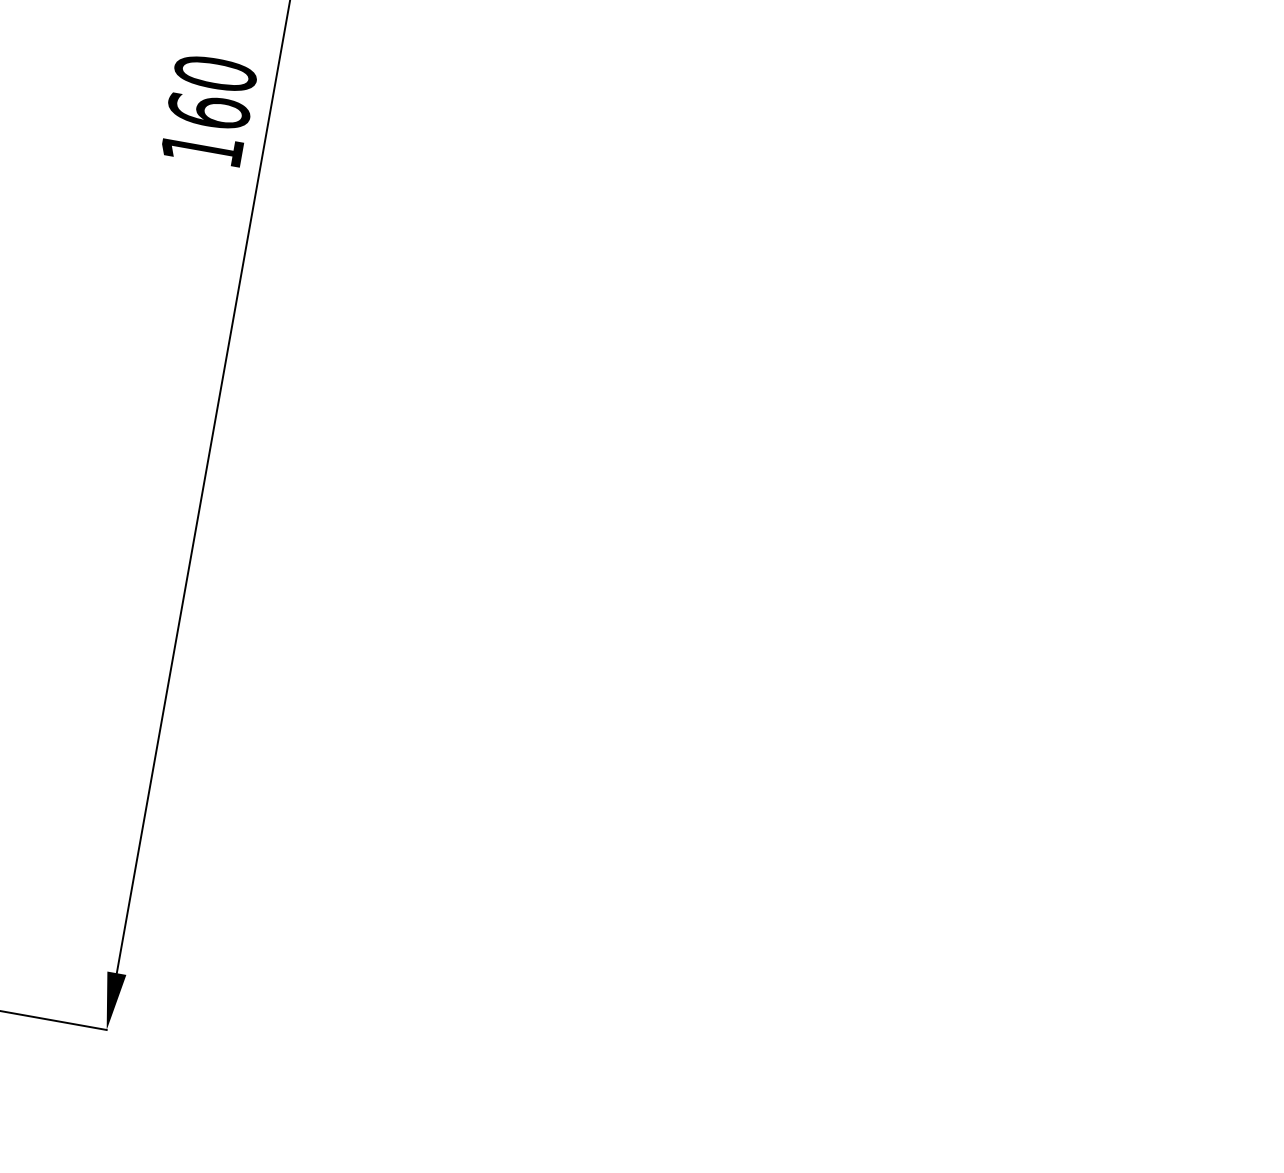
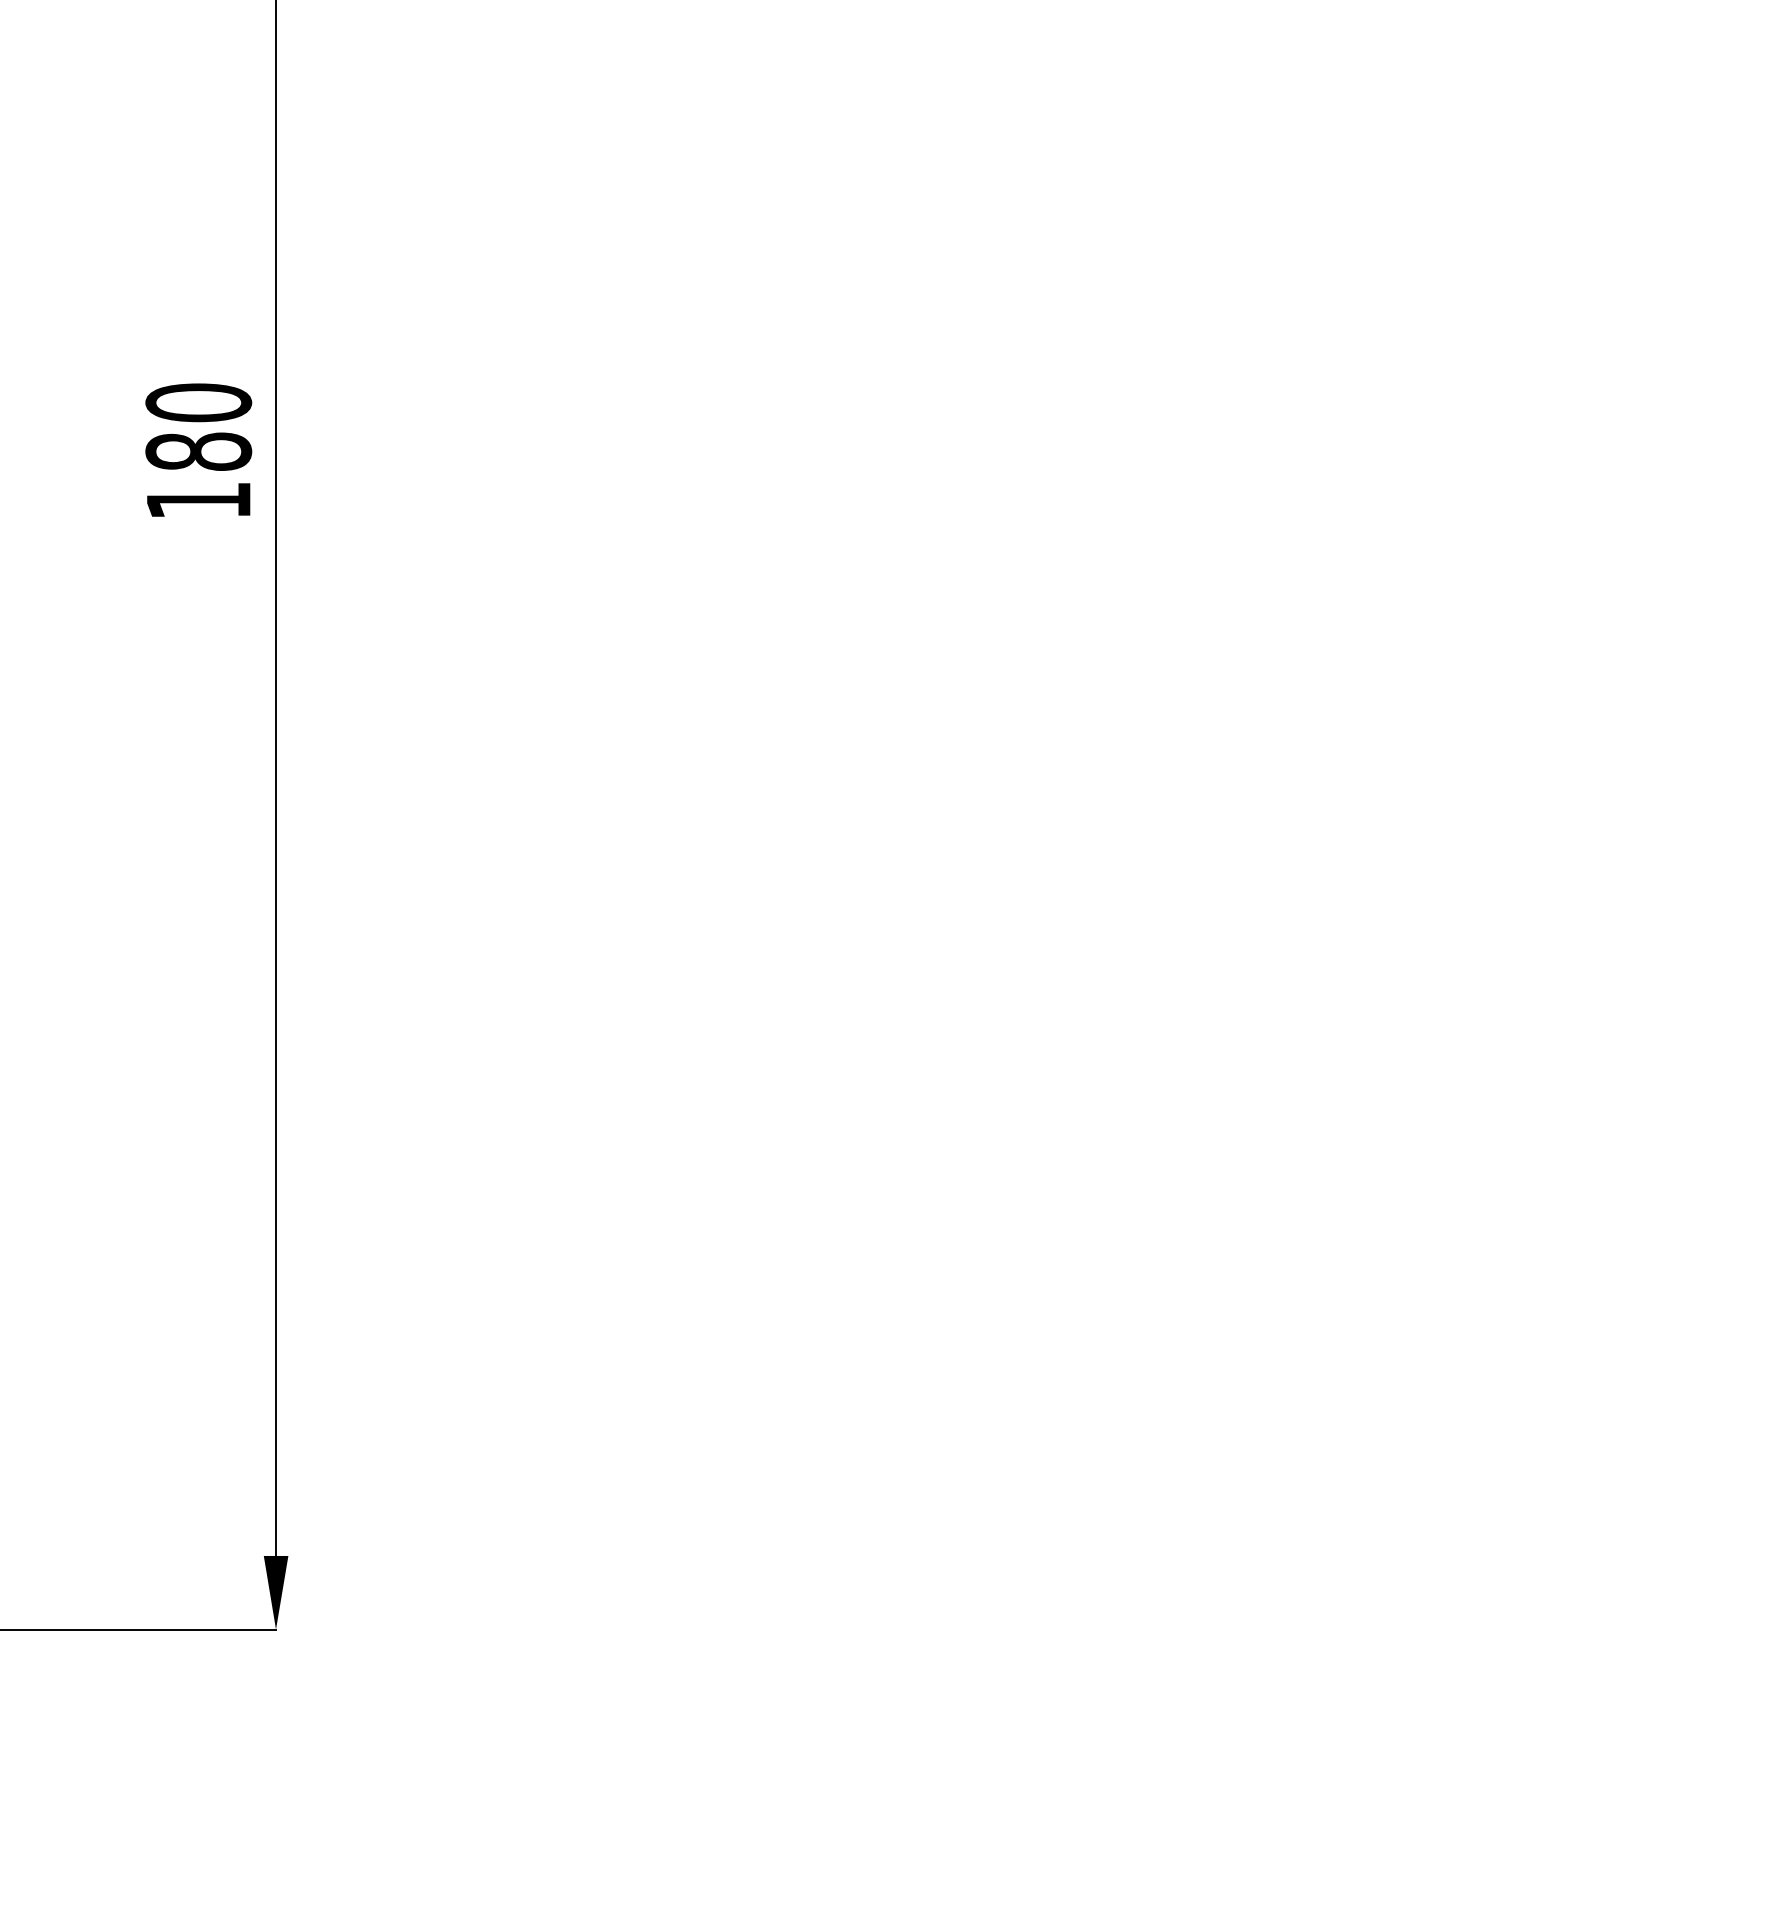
text: (208, 111) -> (198, 451), 160 -> 180

